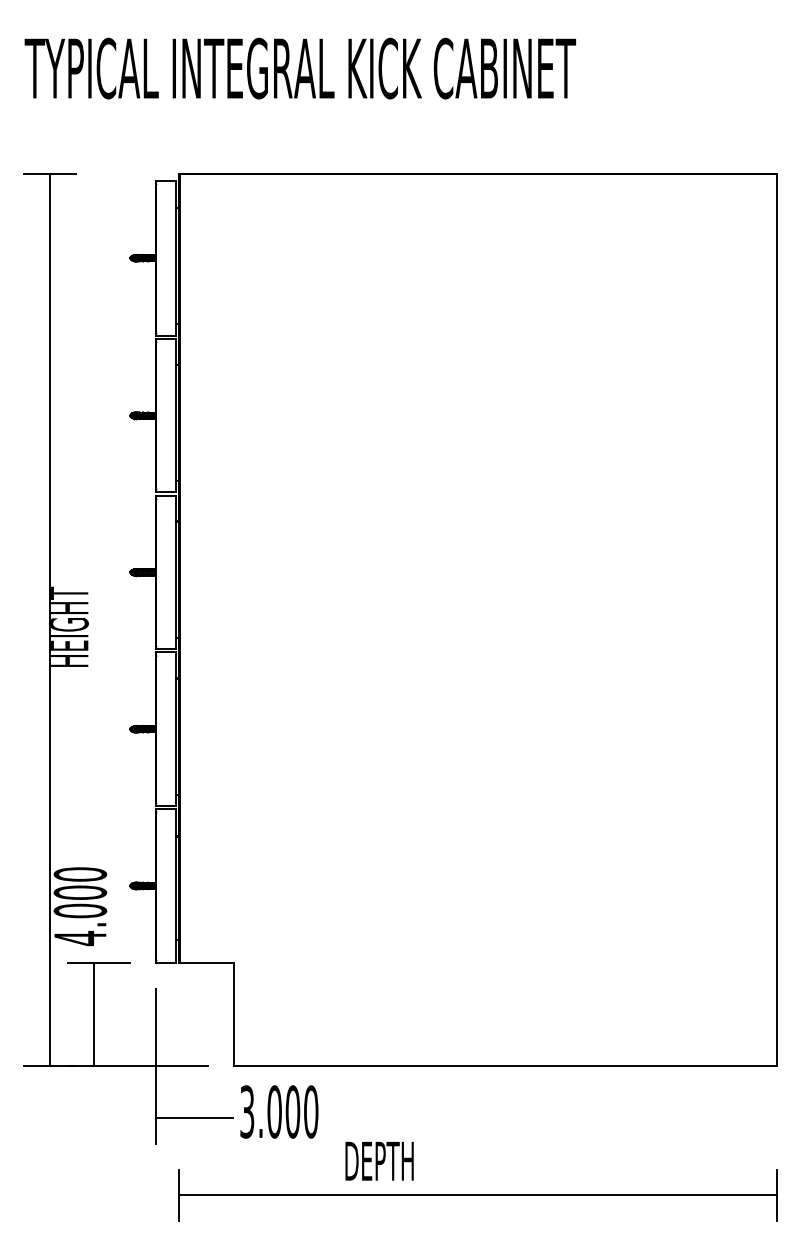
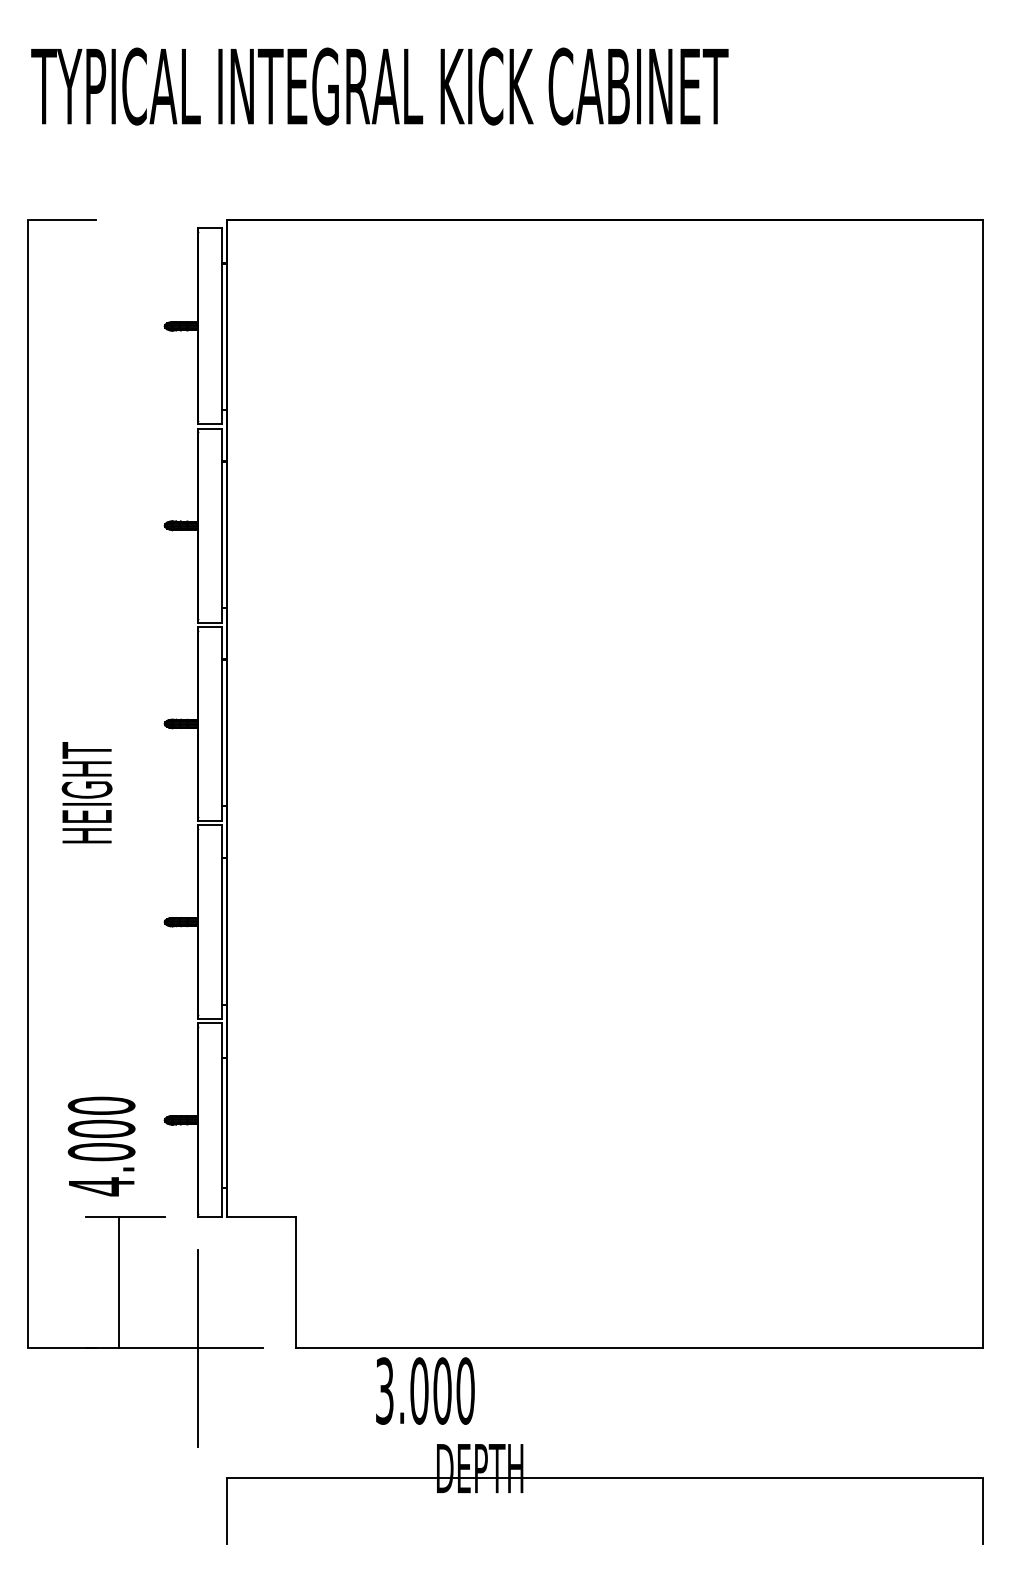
line: (49, 620) -> (27, 784), moved
text: (279, 1111) -> (425, 1390), moved
line: (194, 1118) -> (245, 1414), removed
line: (477, 1195) -> (603, 1477), moved

